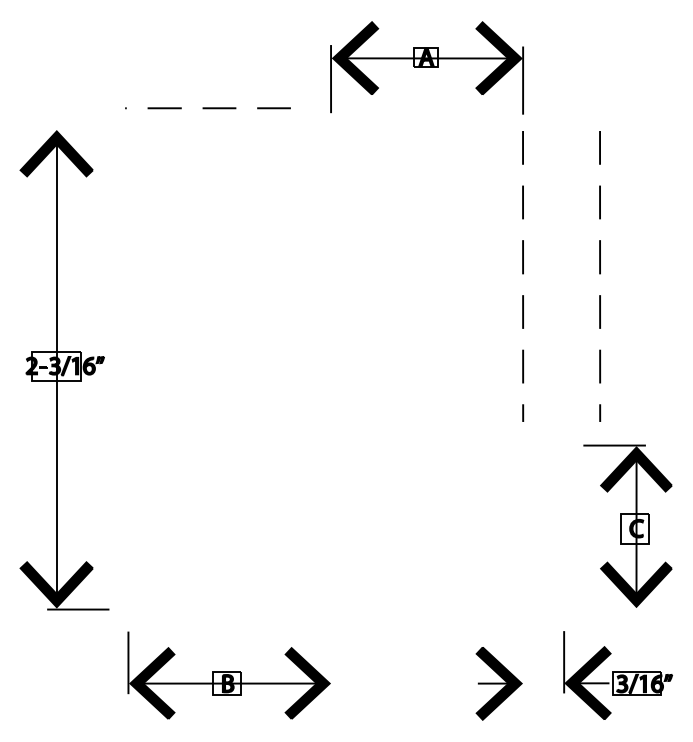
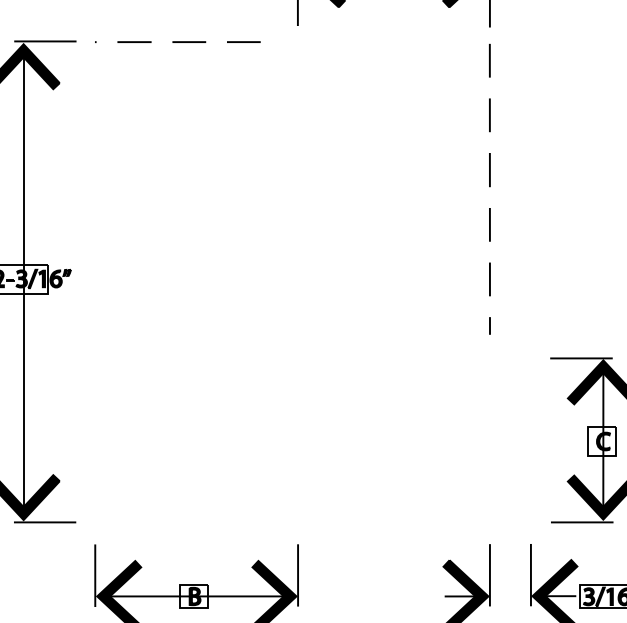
line: (207, 108) -> (177, 42), moved
line: (78, 128) -> (45, 41), added
line: (600, 274) -> (567, 187), removed
line: (615, 609) -> (582, 522), added
line: (331, 662) -> (298, 575), added
line: (523, 662) -> (490, 575), added

